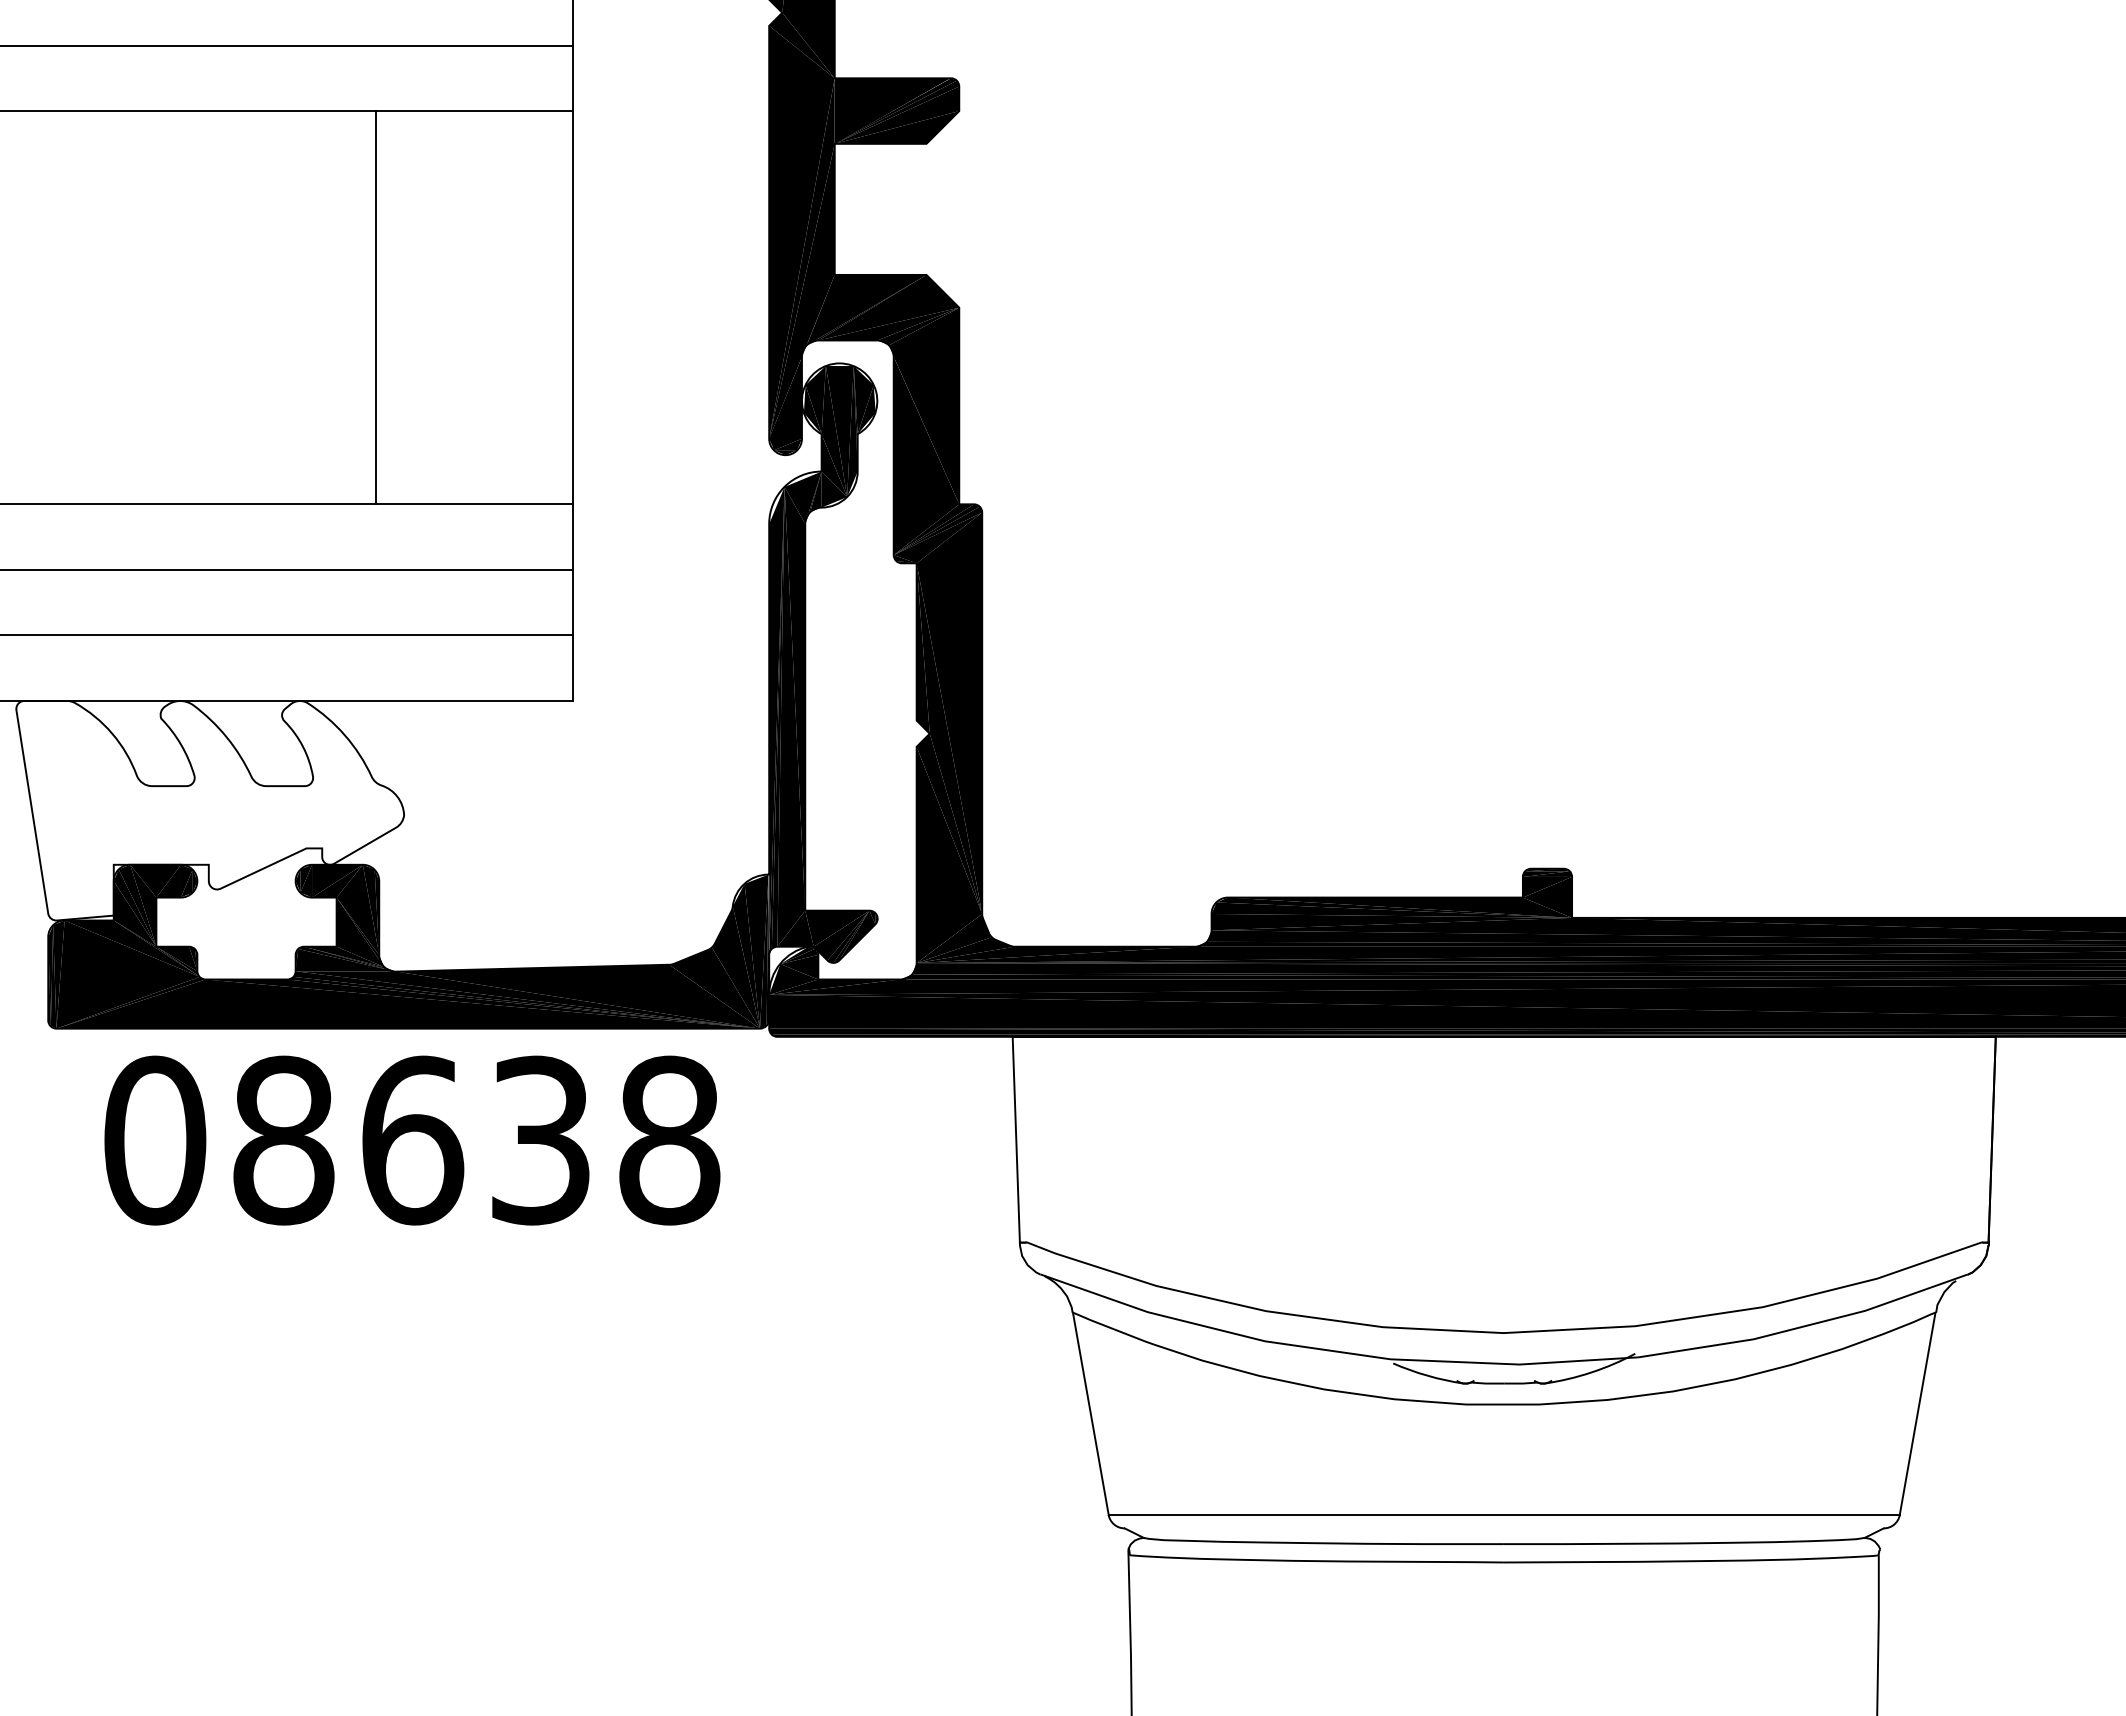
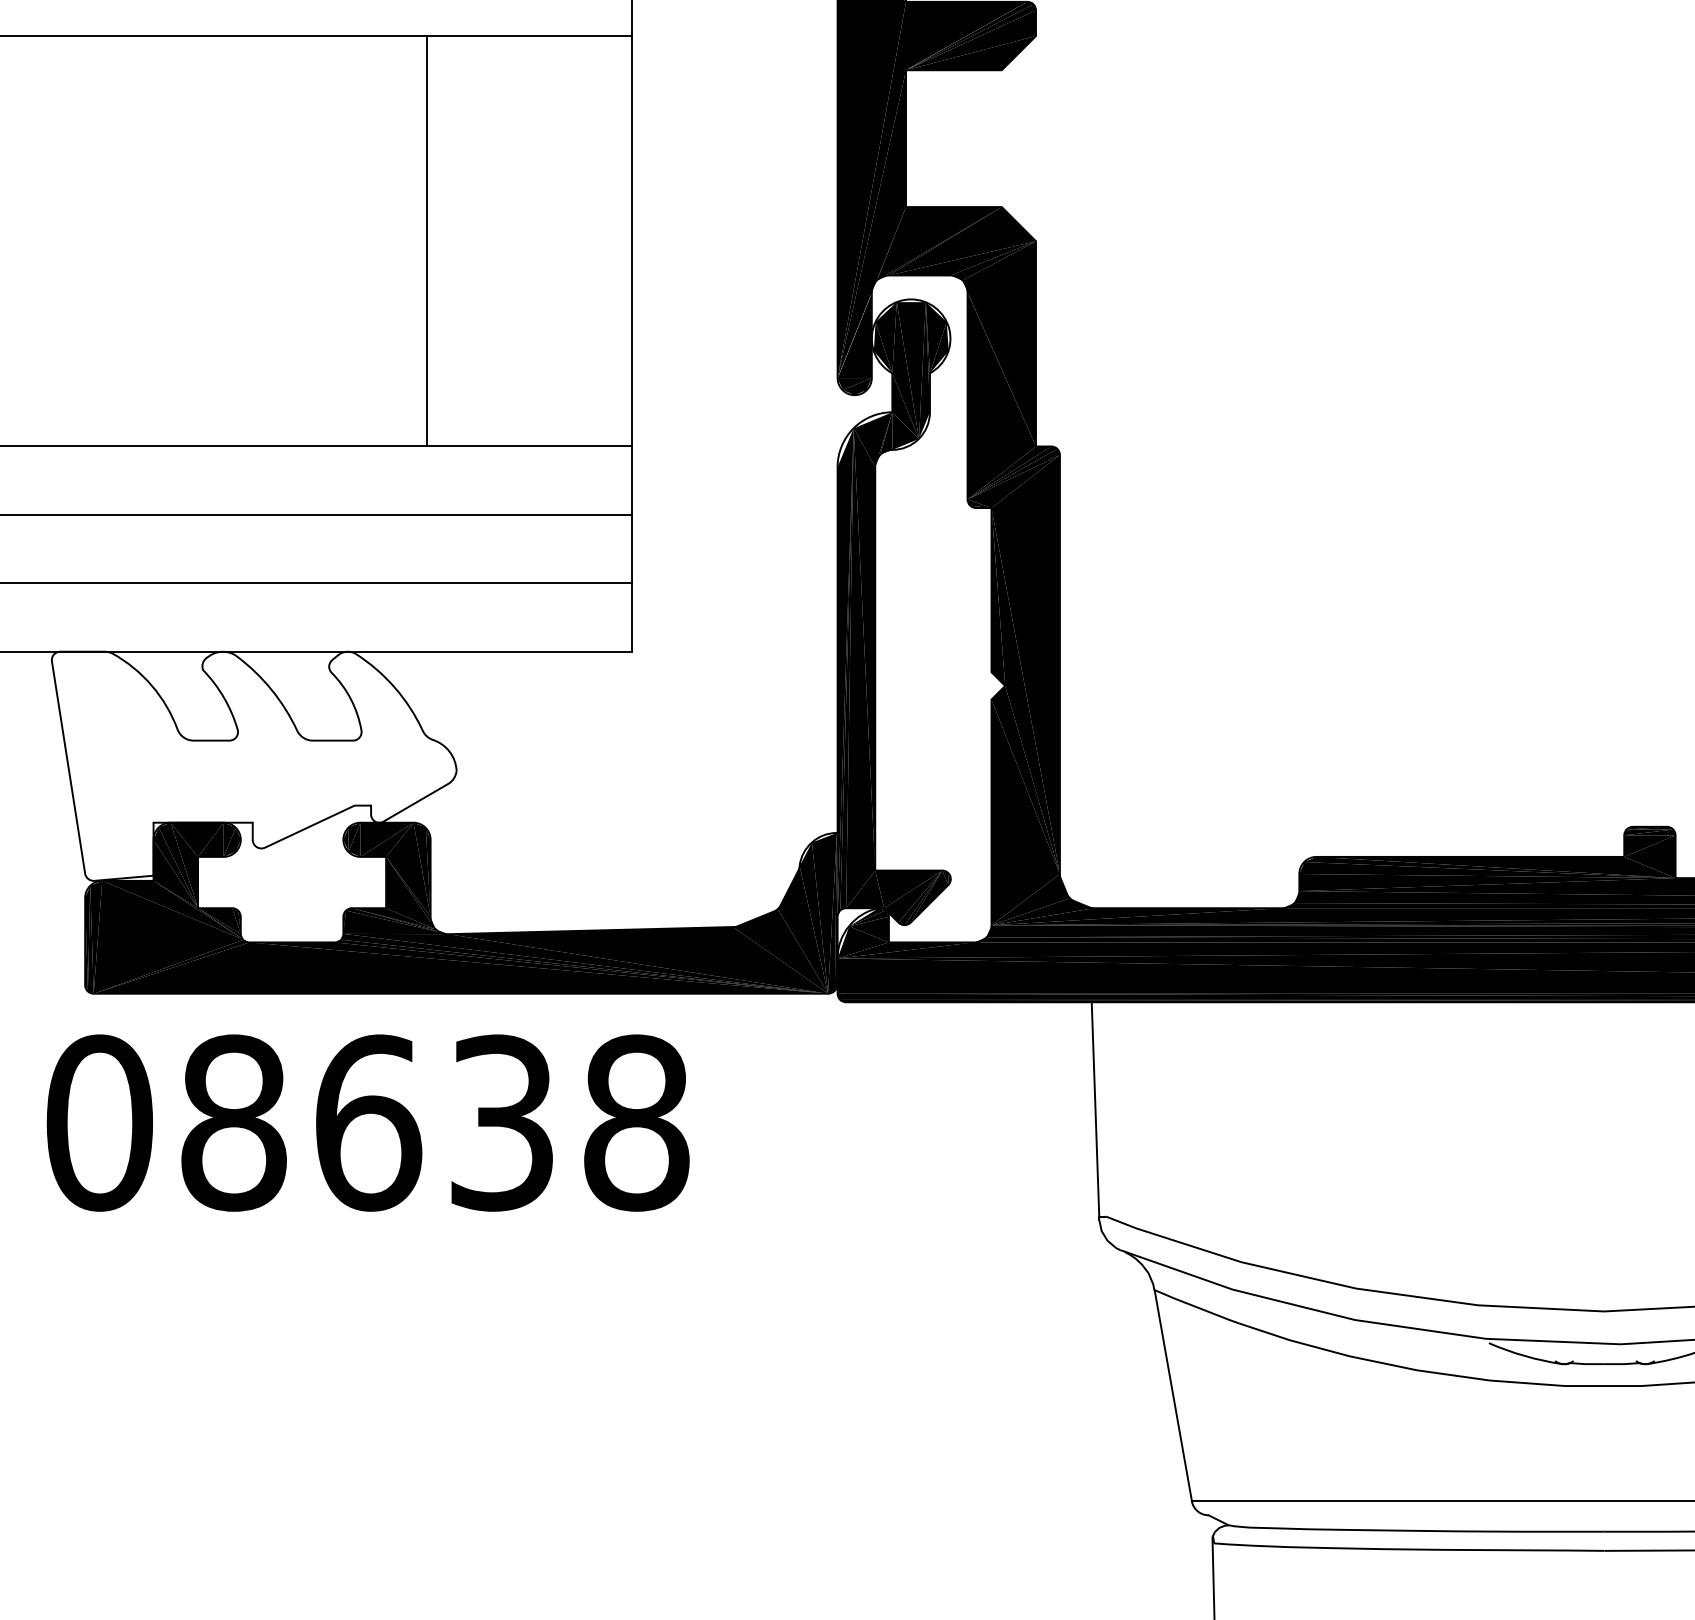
text: (412, 1140) -> (368, 1122), moved

